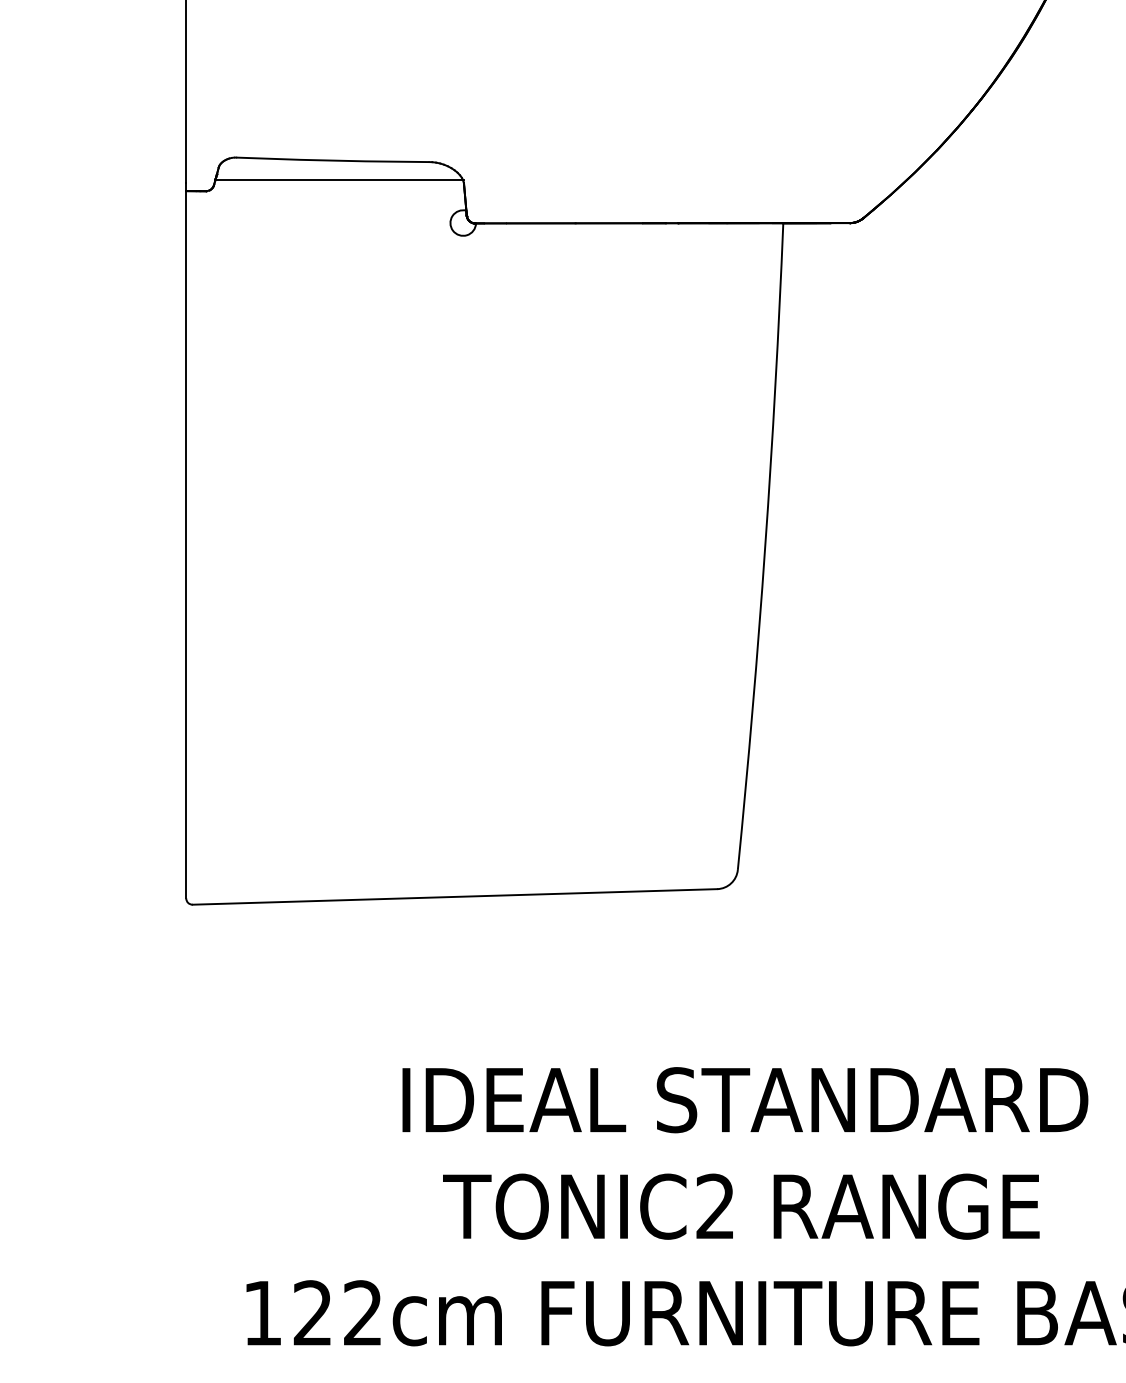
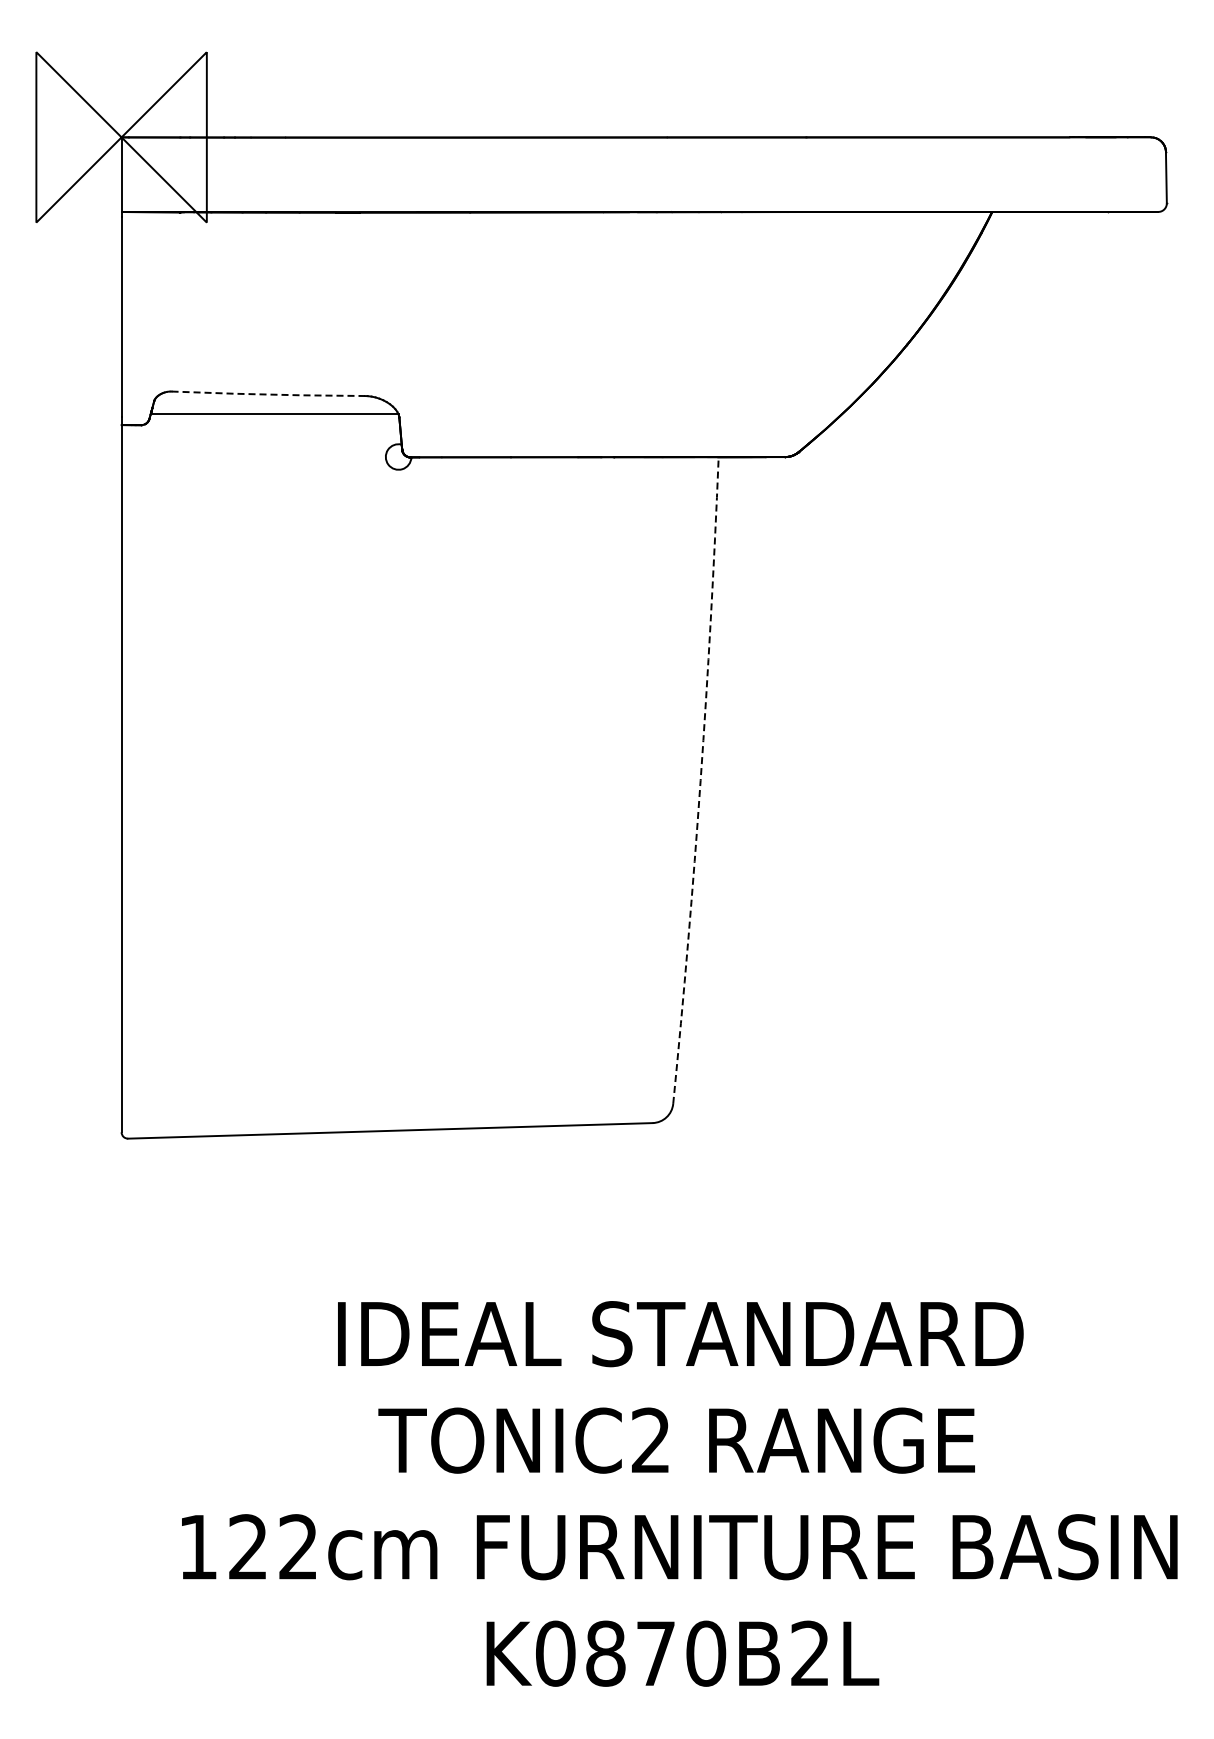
line: (333, 160) -> (268, 394), solid -> dashed
arc: (765, 546) -> (700, 780), solid -> dashed

